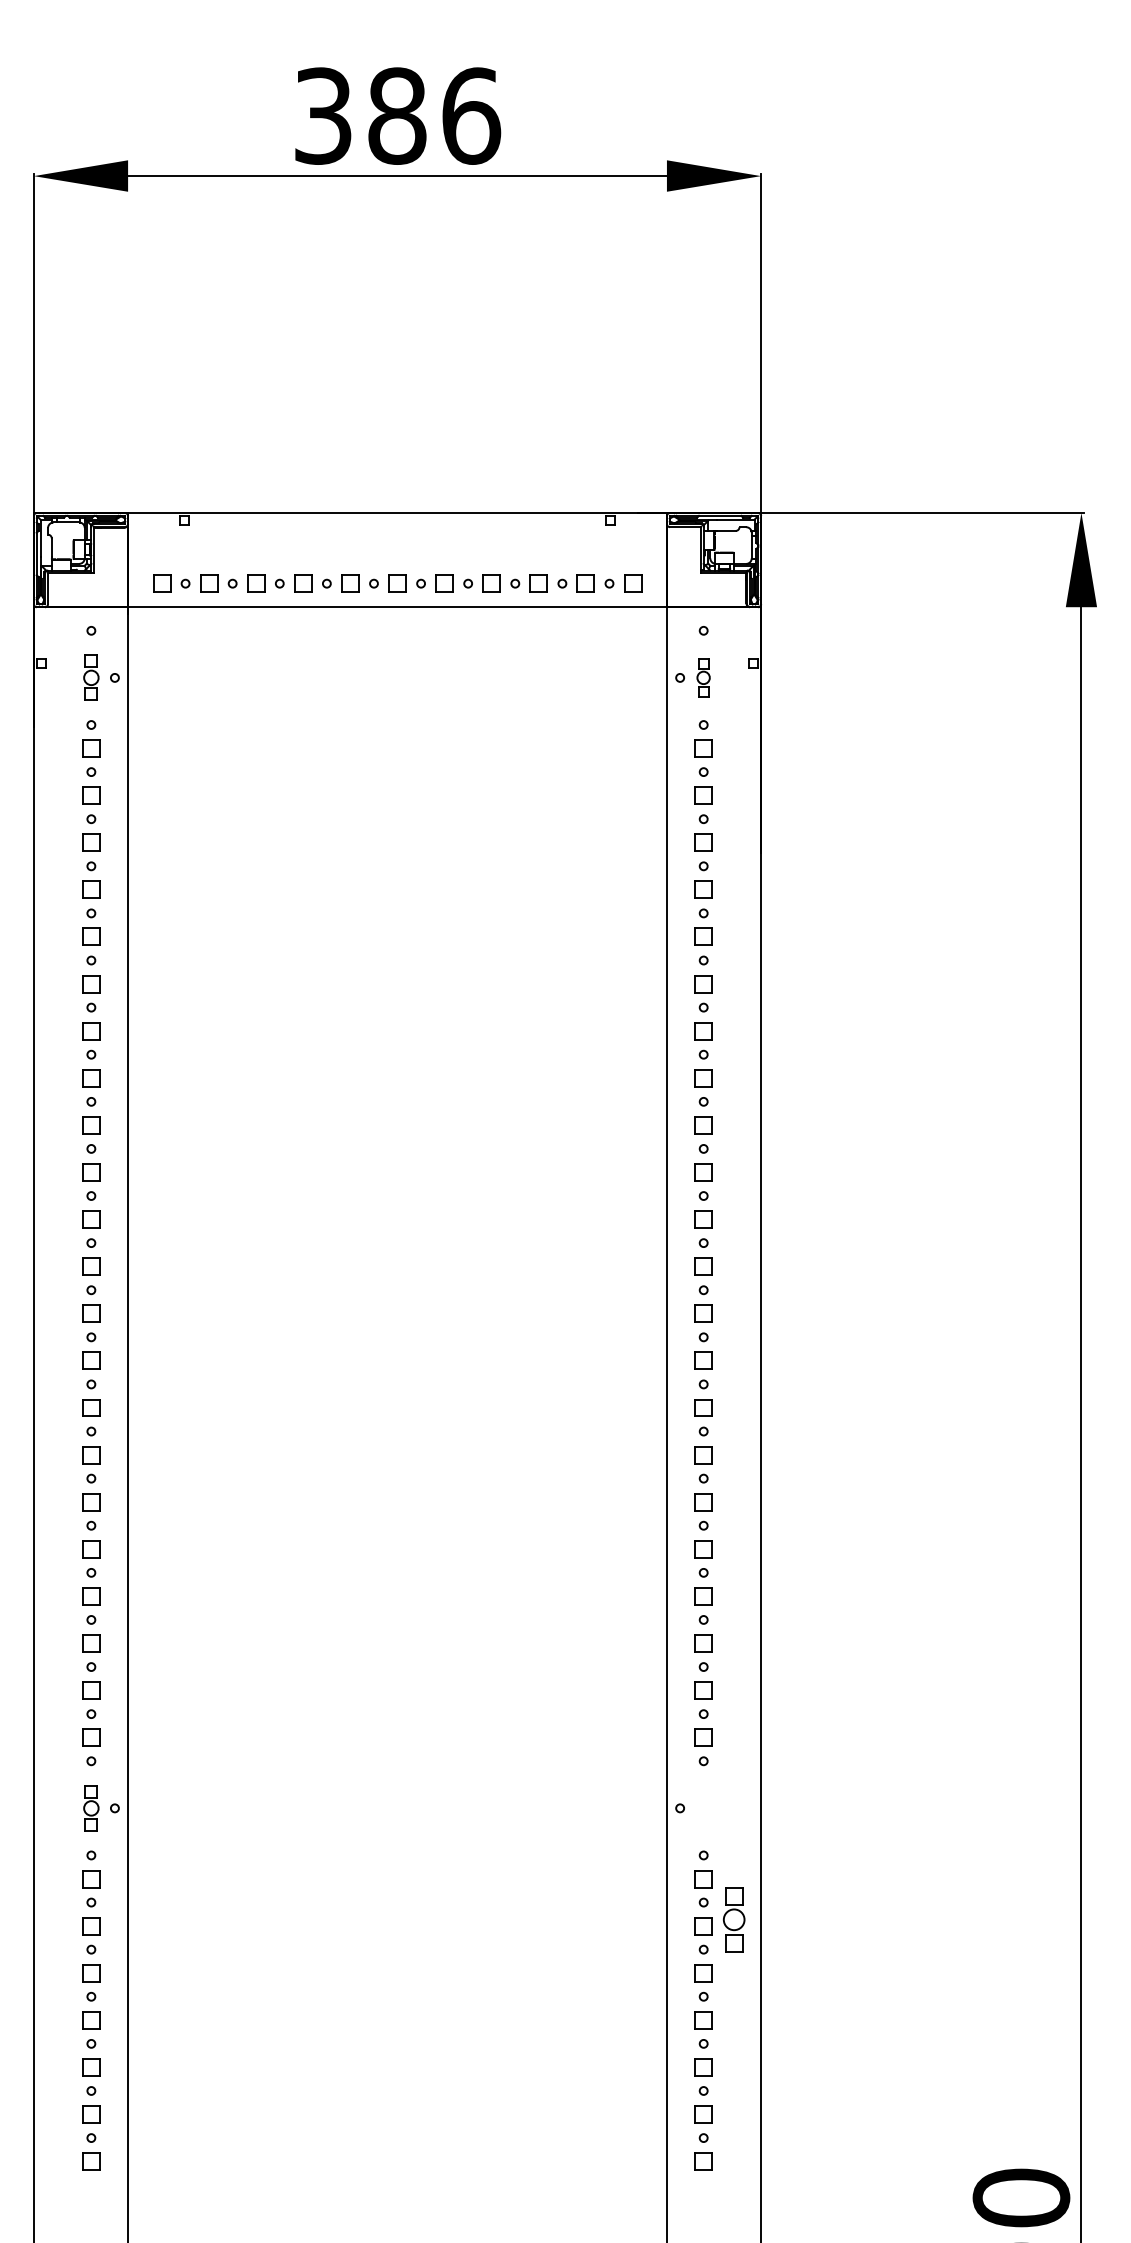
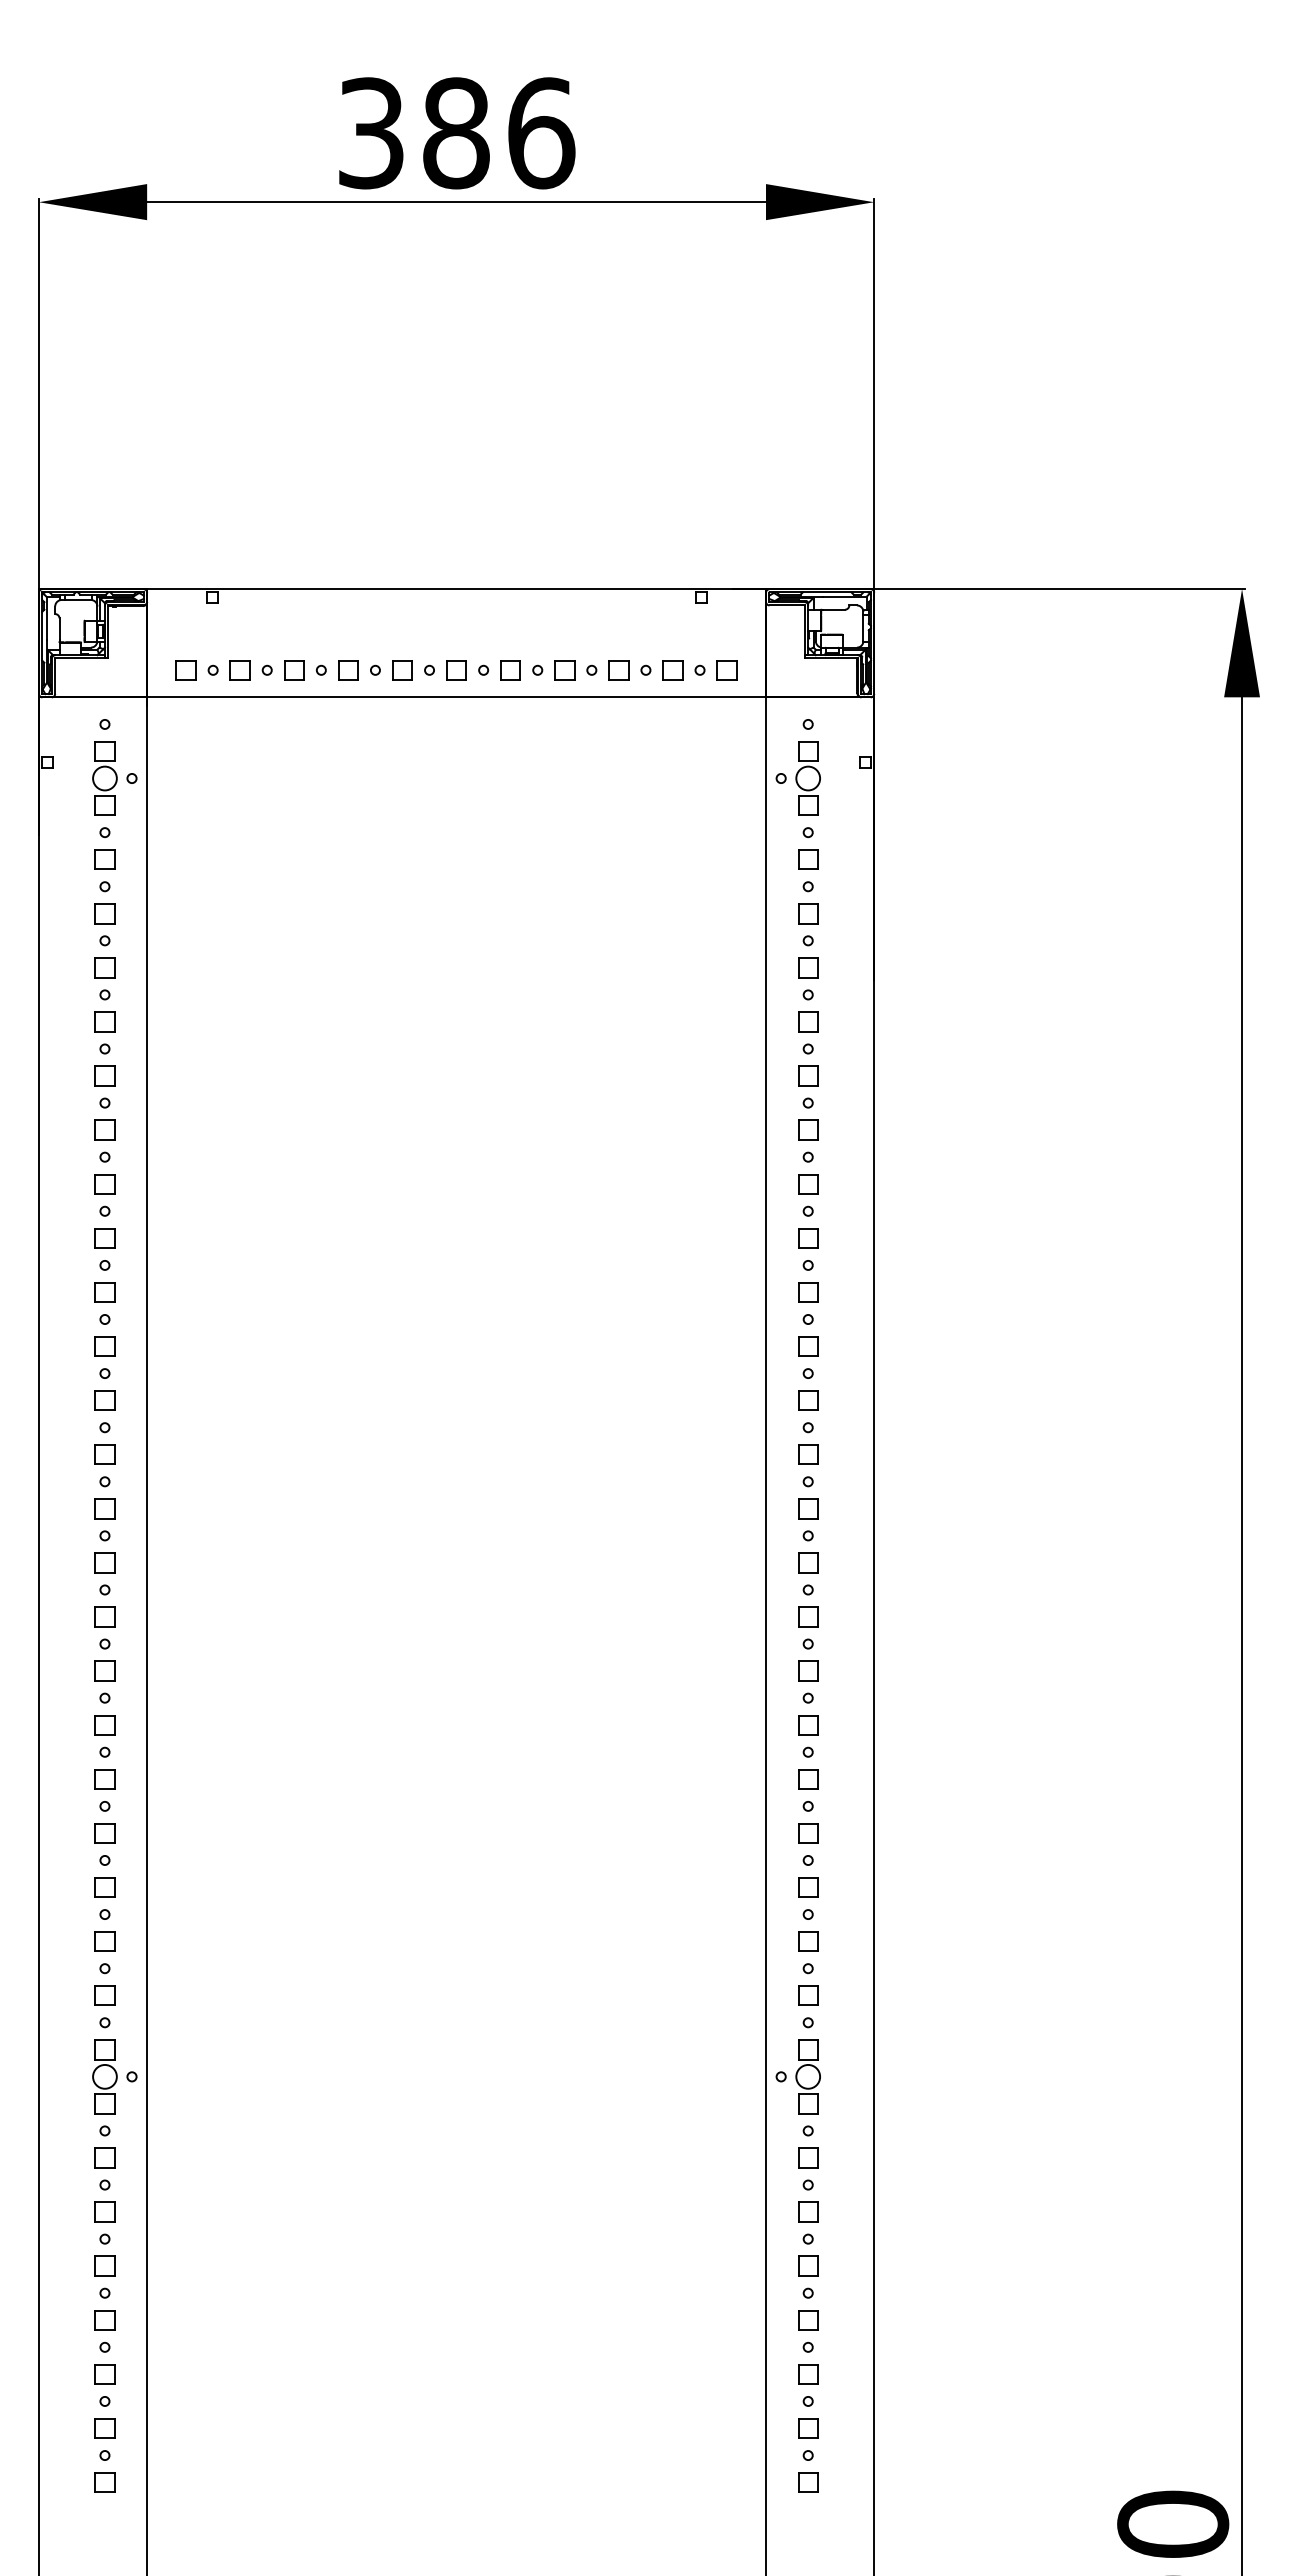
part: (90, 677) -> (104, 778), size x1.43
part: (703, 677) -> (807, 778), size x1.67
part: (90, 1808) -> (104, 2076), size x1.43
part: (733, 1919) -> (807, 2076), moved

